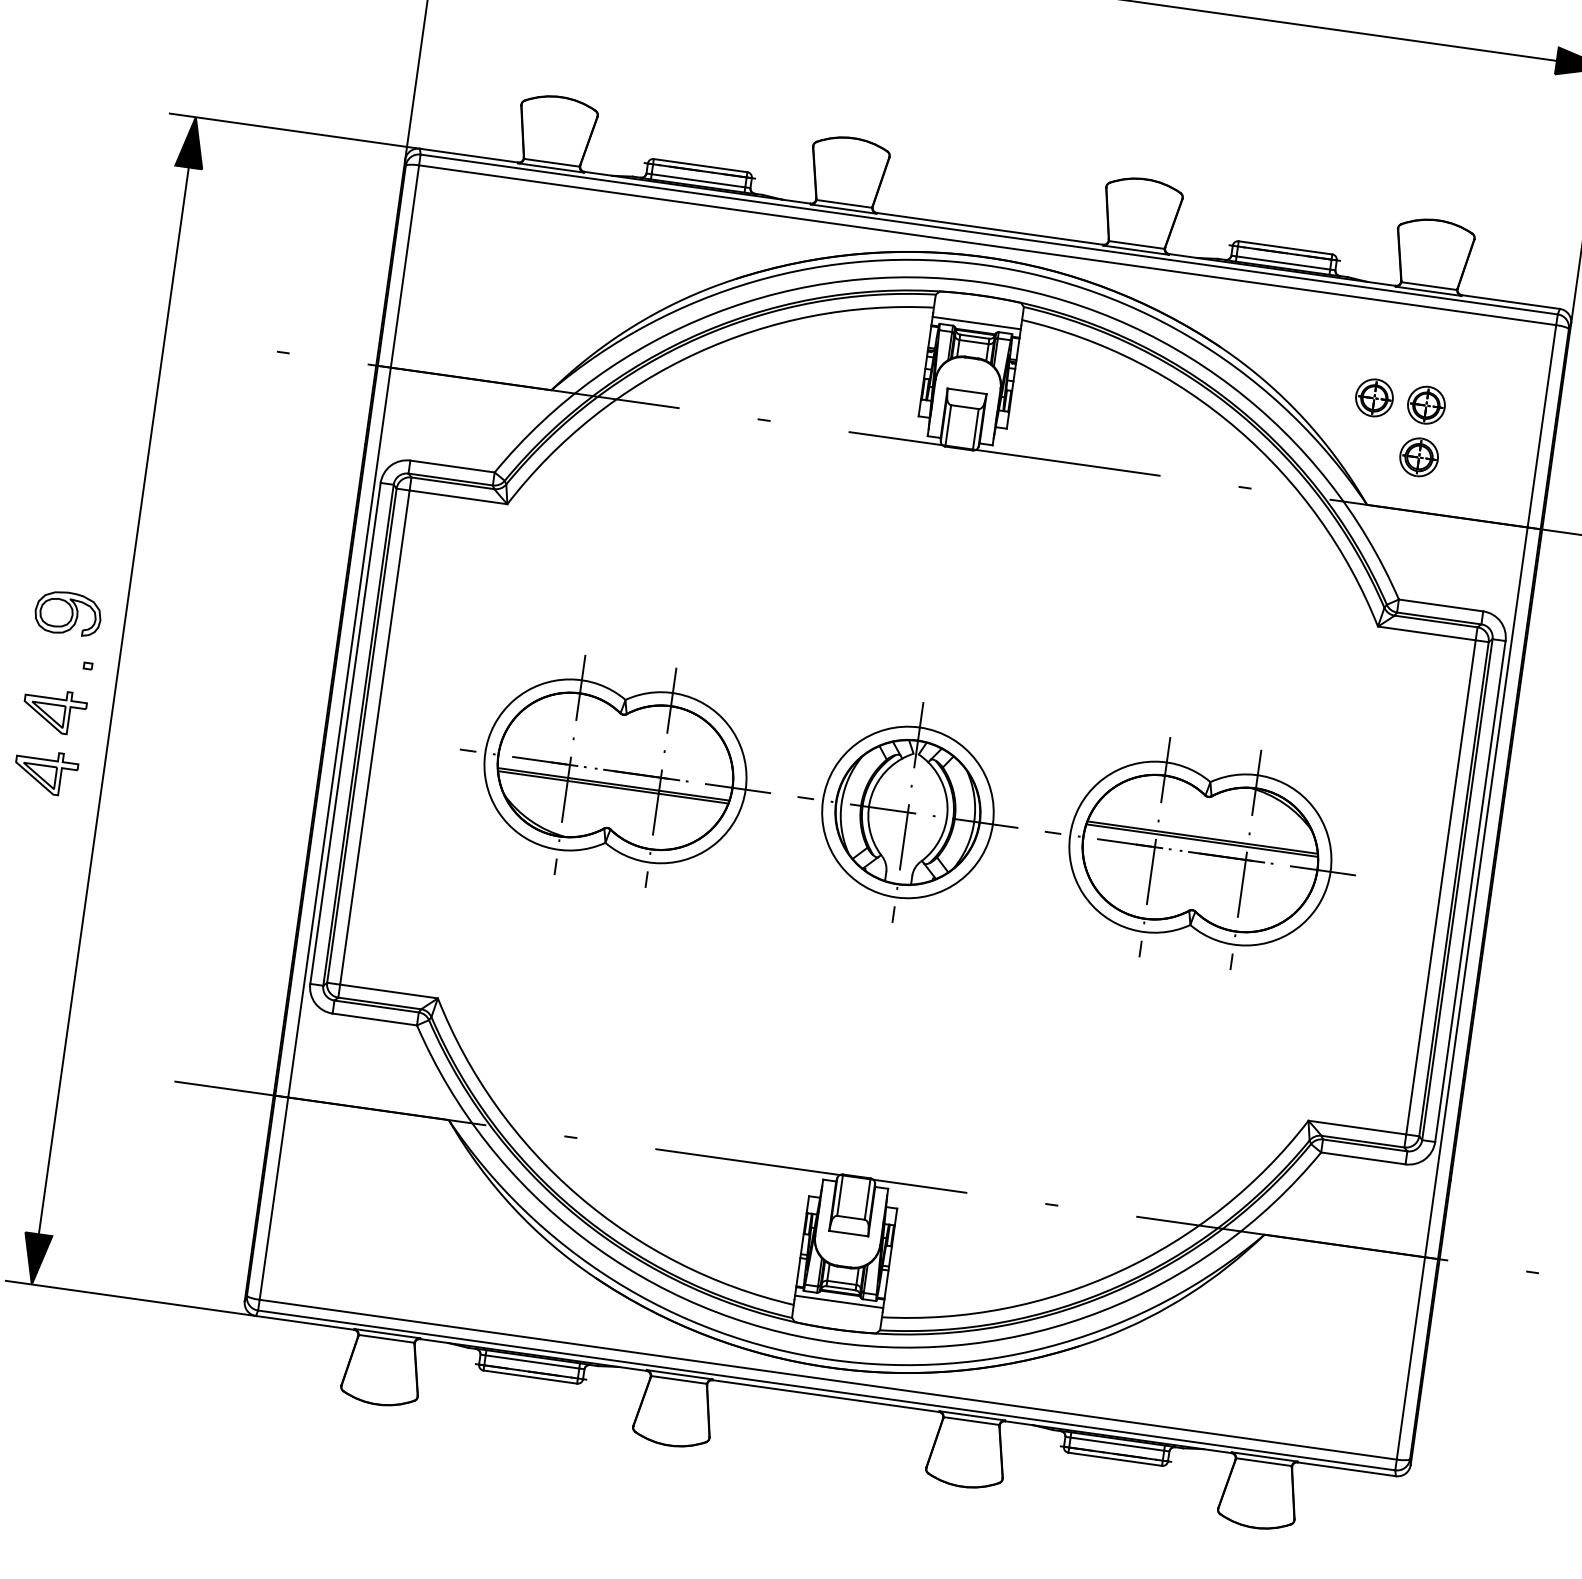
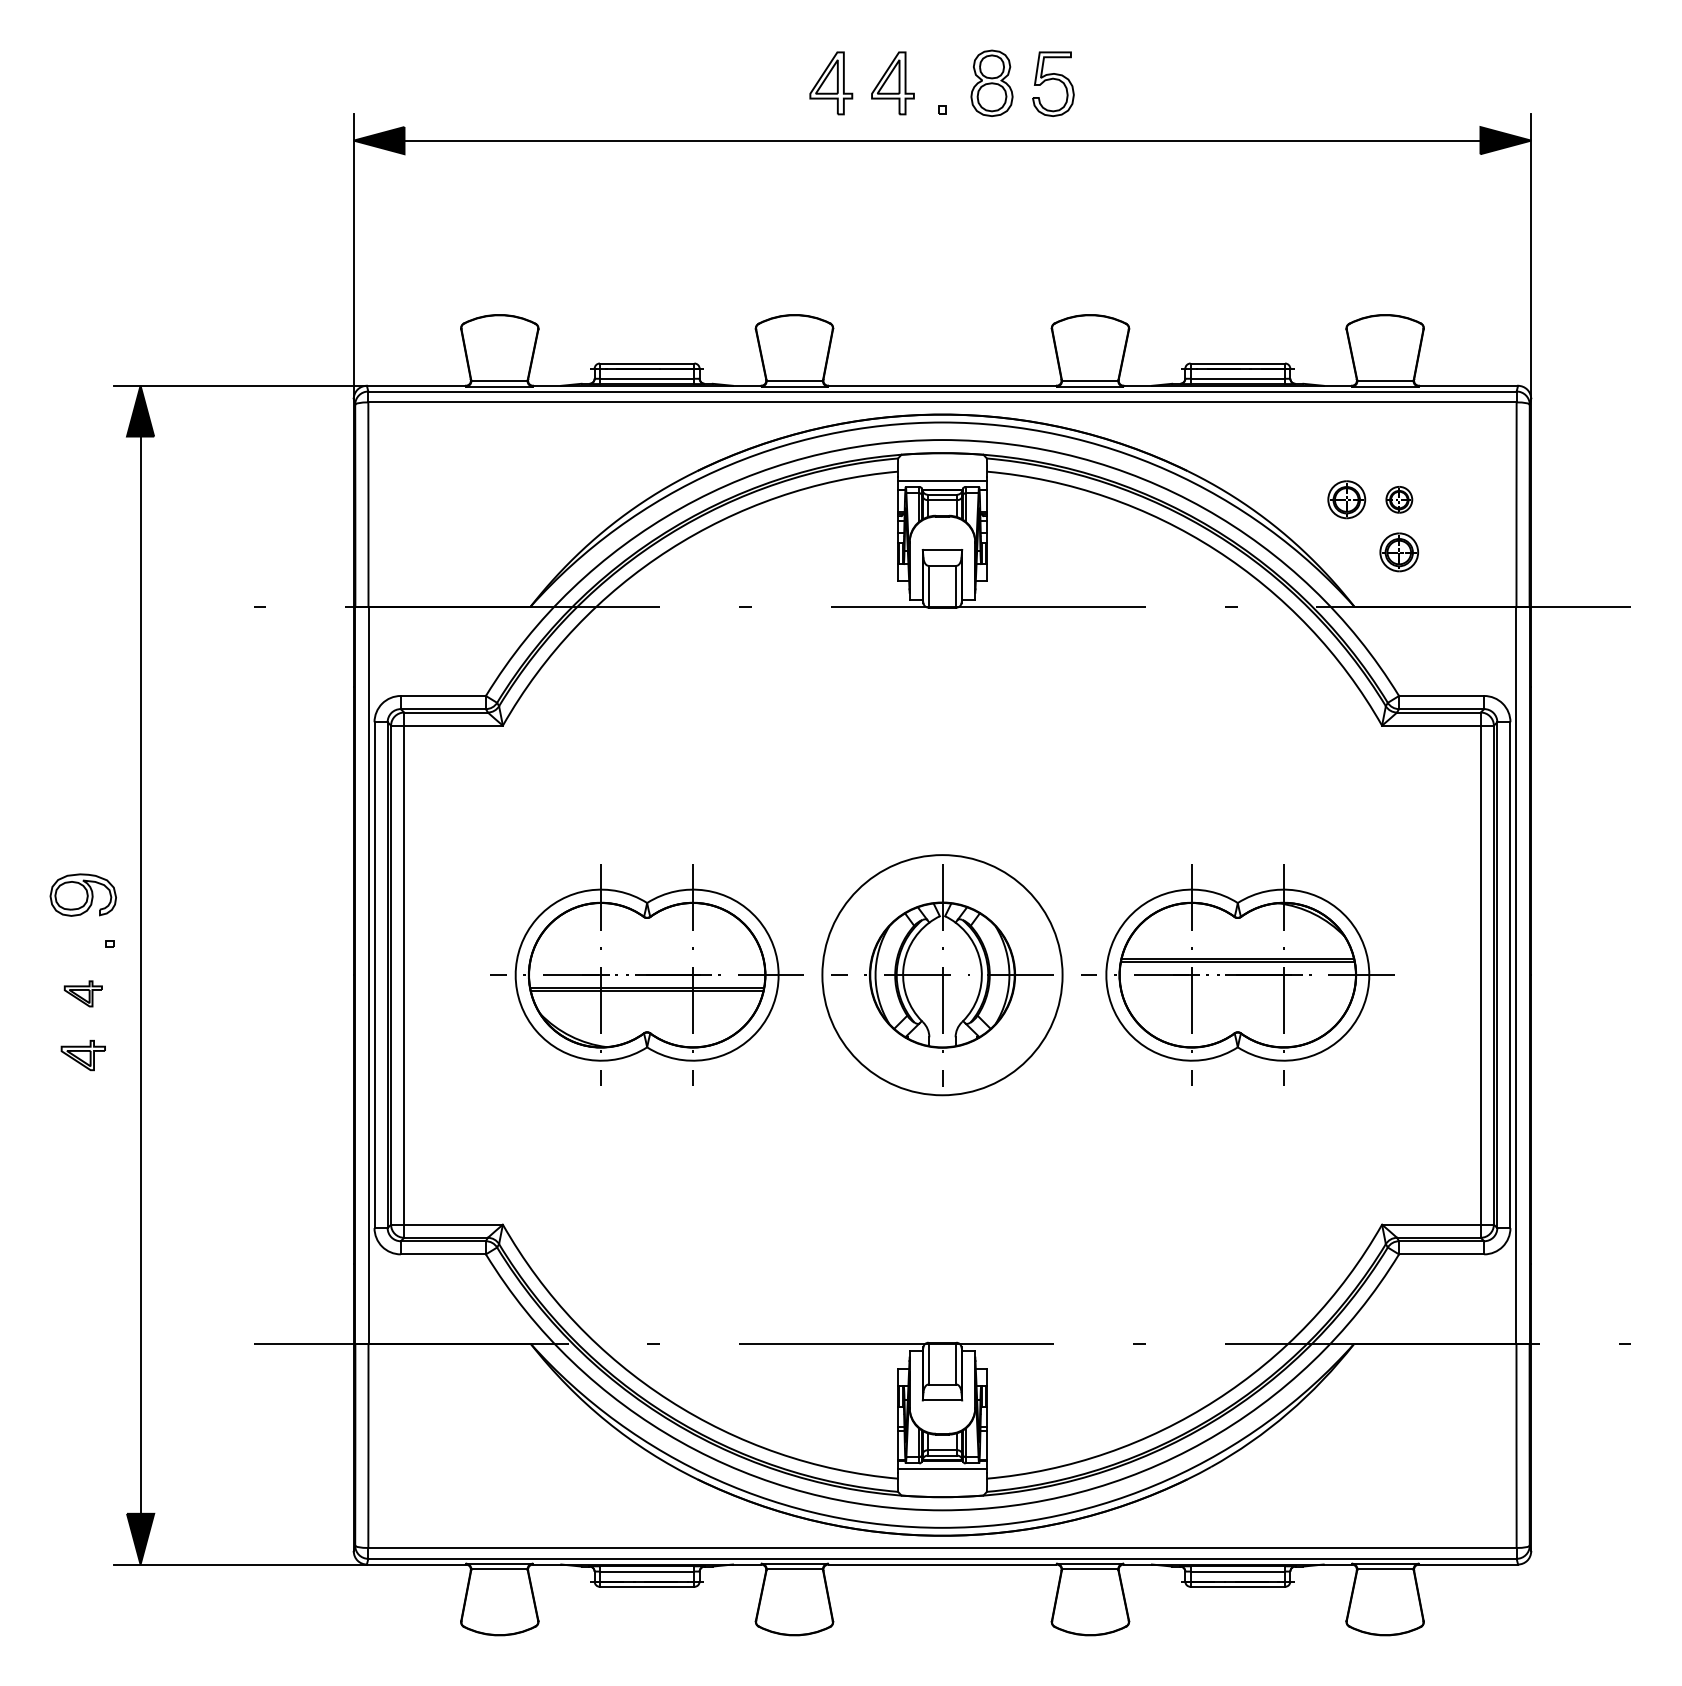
part: (1426, 405) -> (1399, 499), size x0.7
part: (54, 711) -> (83, 993), size x0.6
part: (46, 772) -> (83, 1055), size x0.7
circle: (908, 811) -> (942, 974), size x1.4

